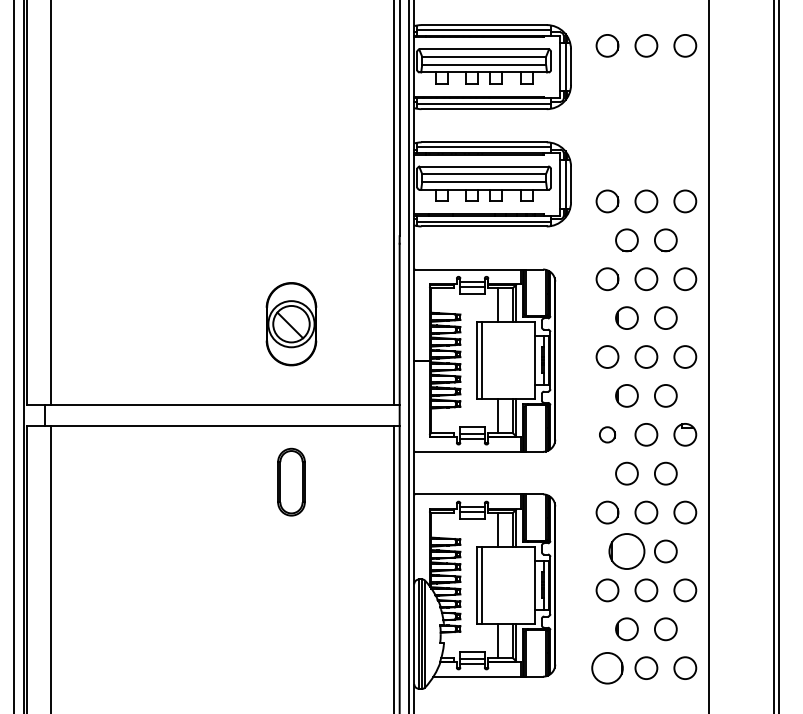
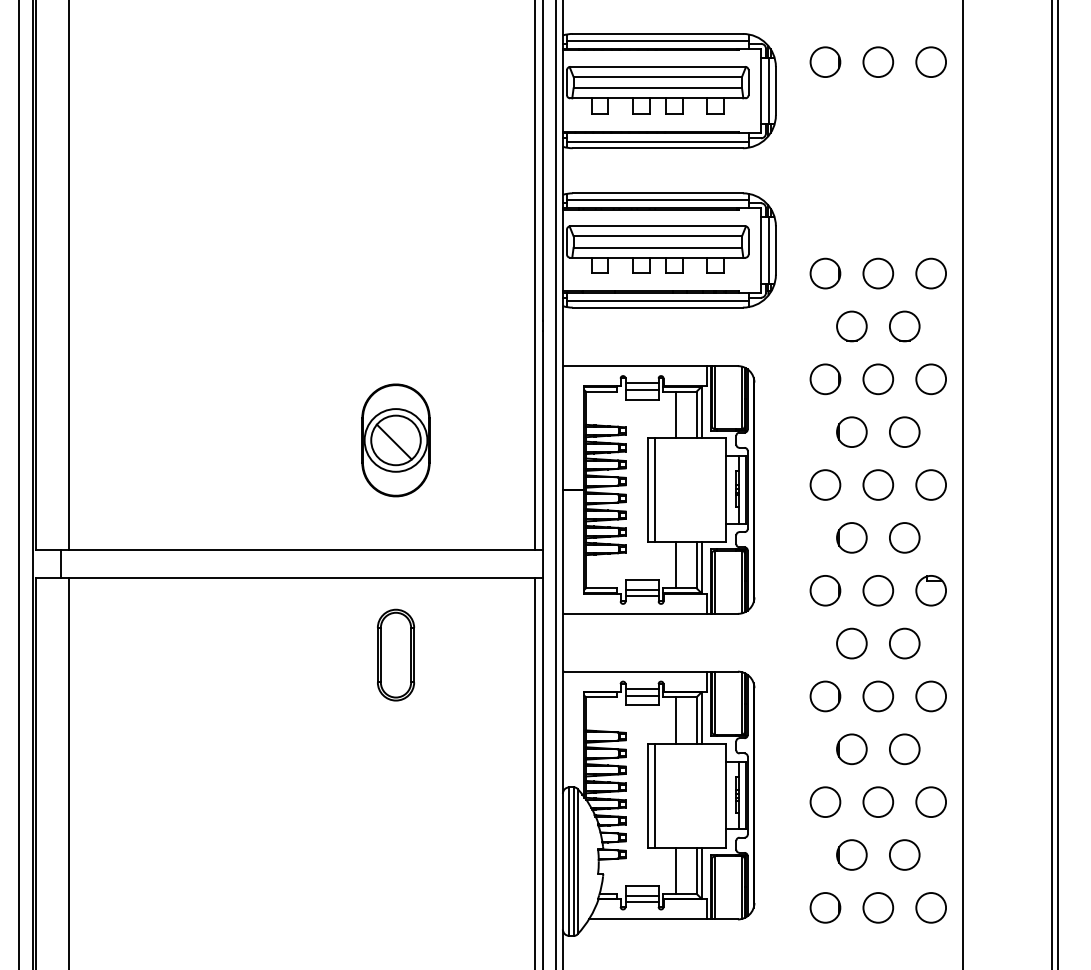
part: (607, 434) -> (825, 590), size x1.43
part: (626, 551) -> (851, 749), size x0.62
part: (607, 667) -> (825, 906), size x0.71

